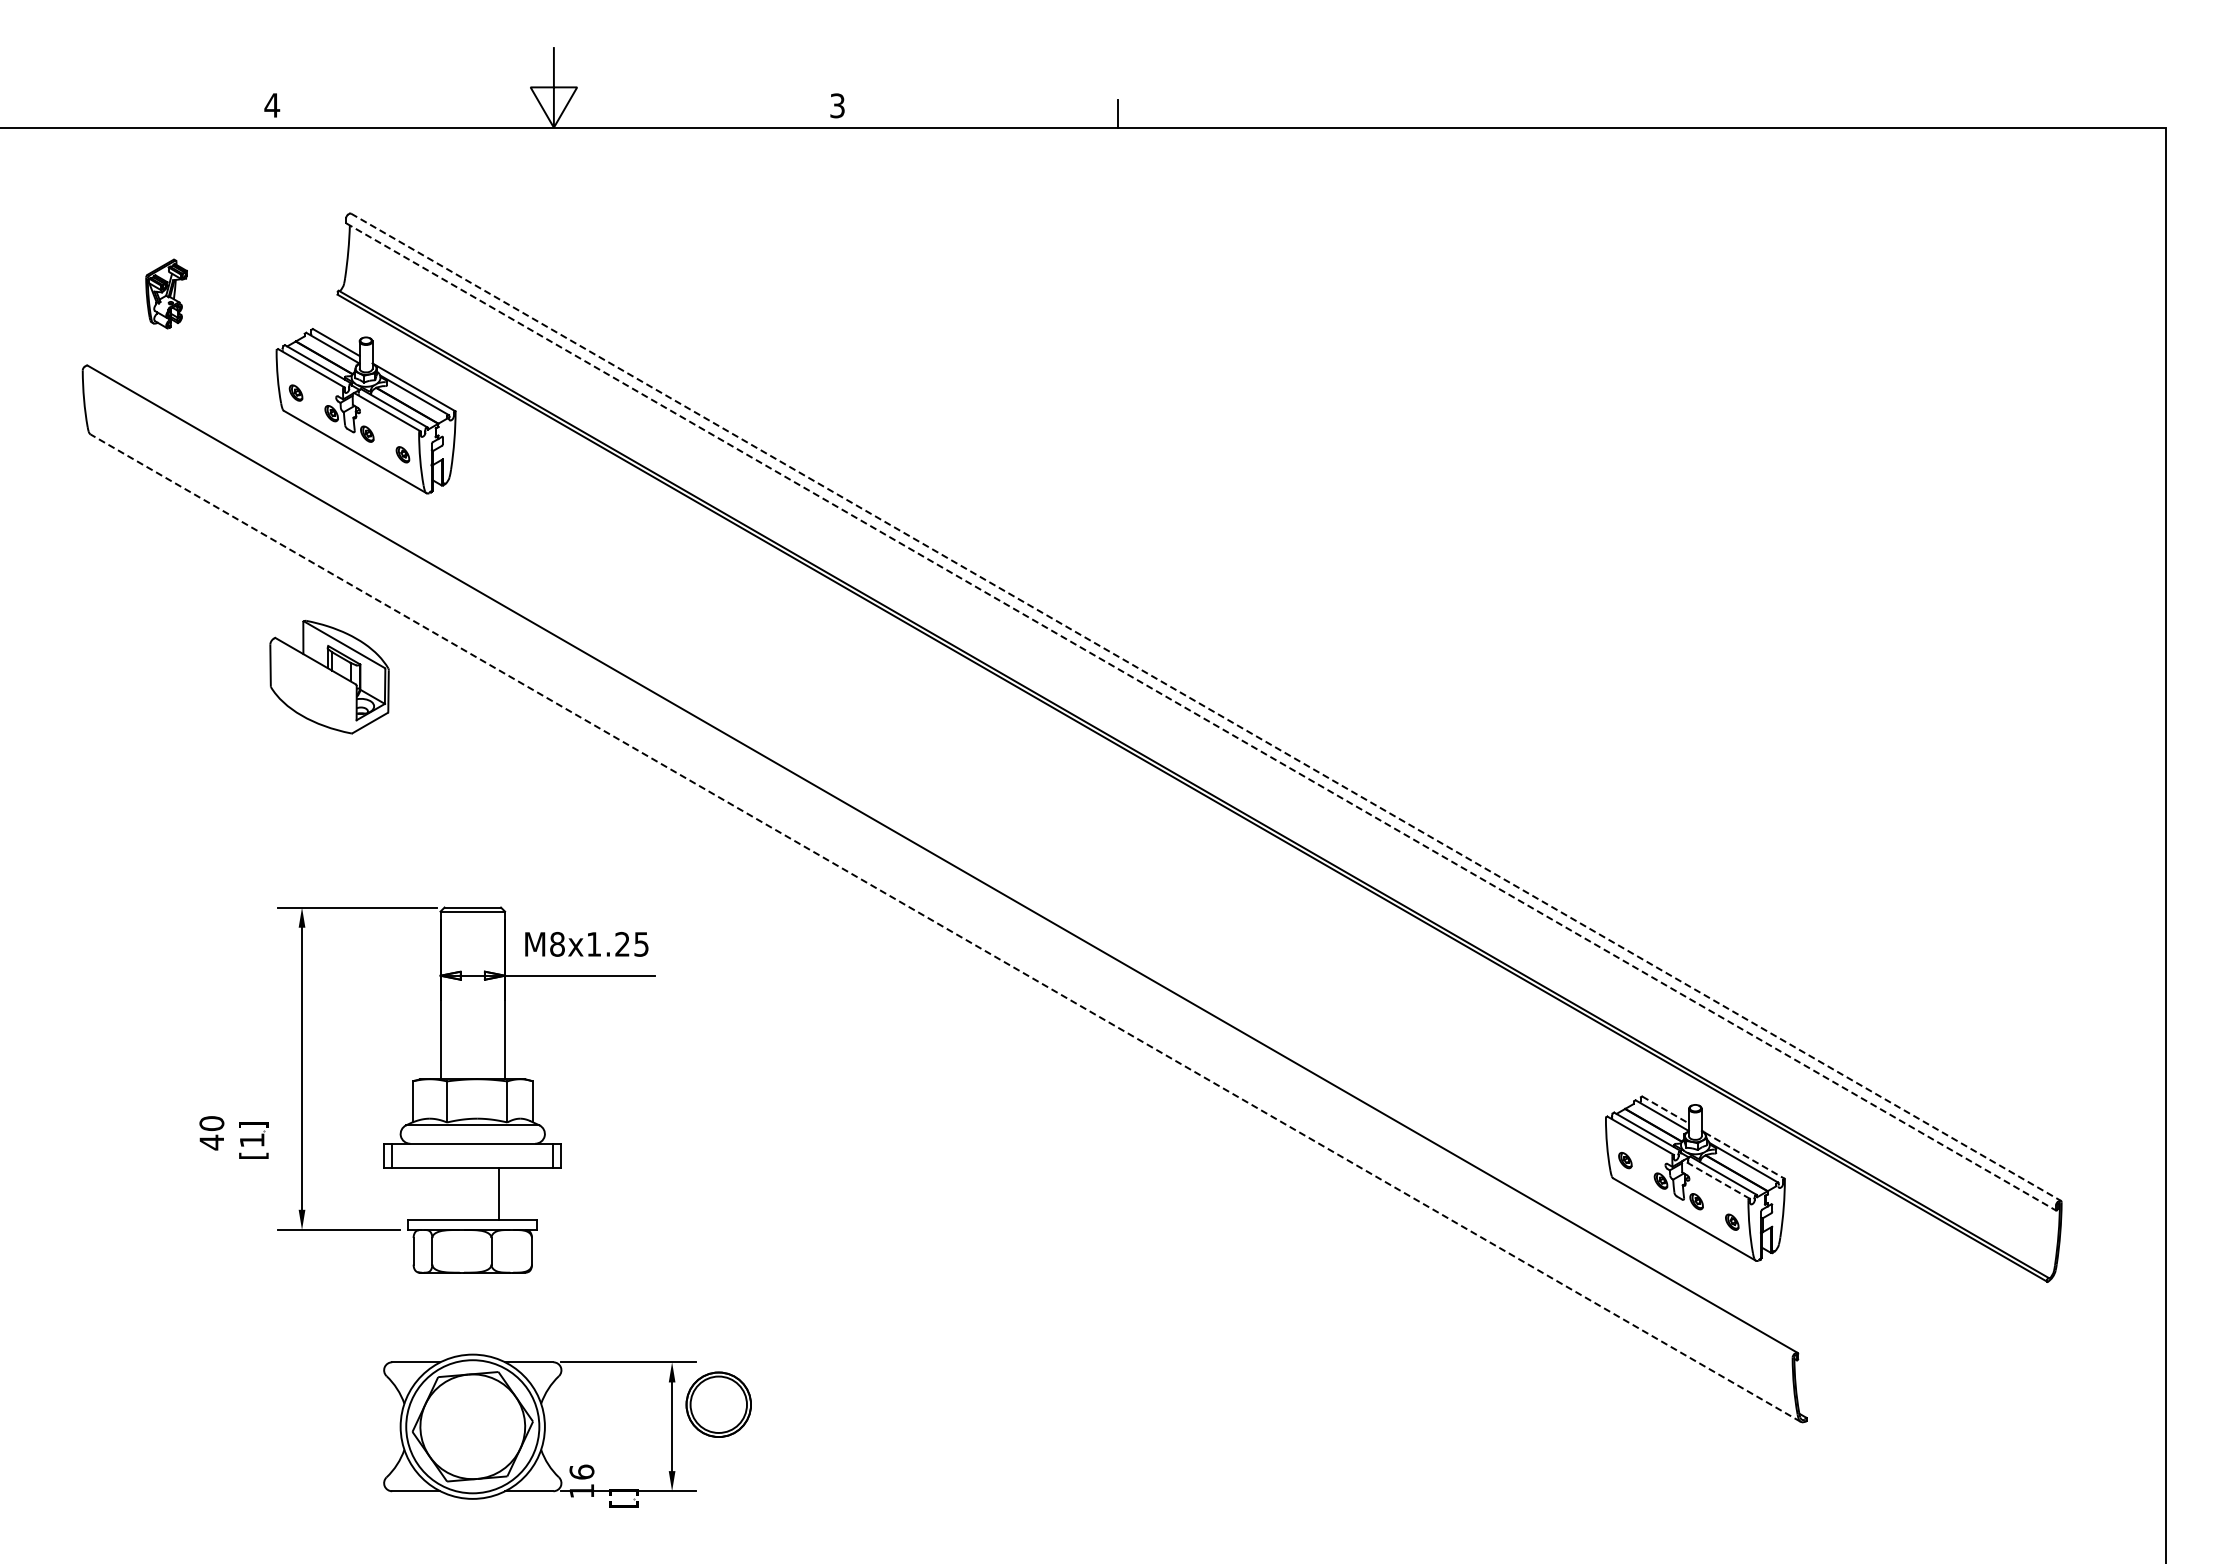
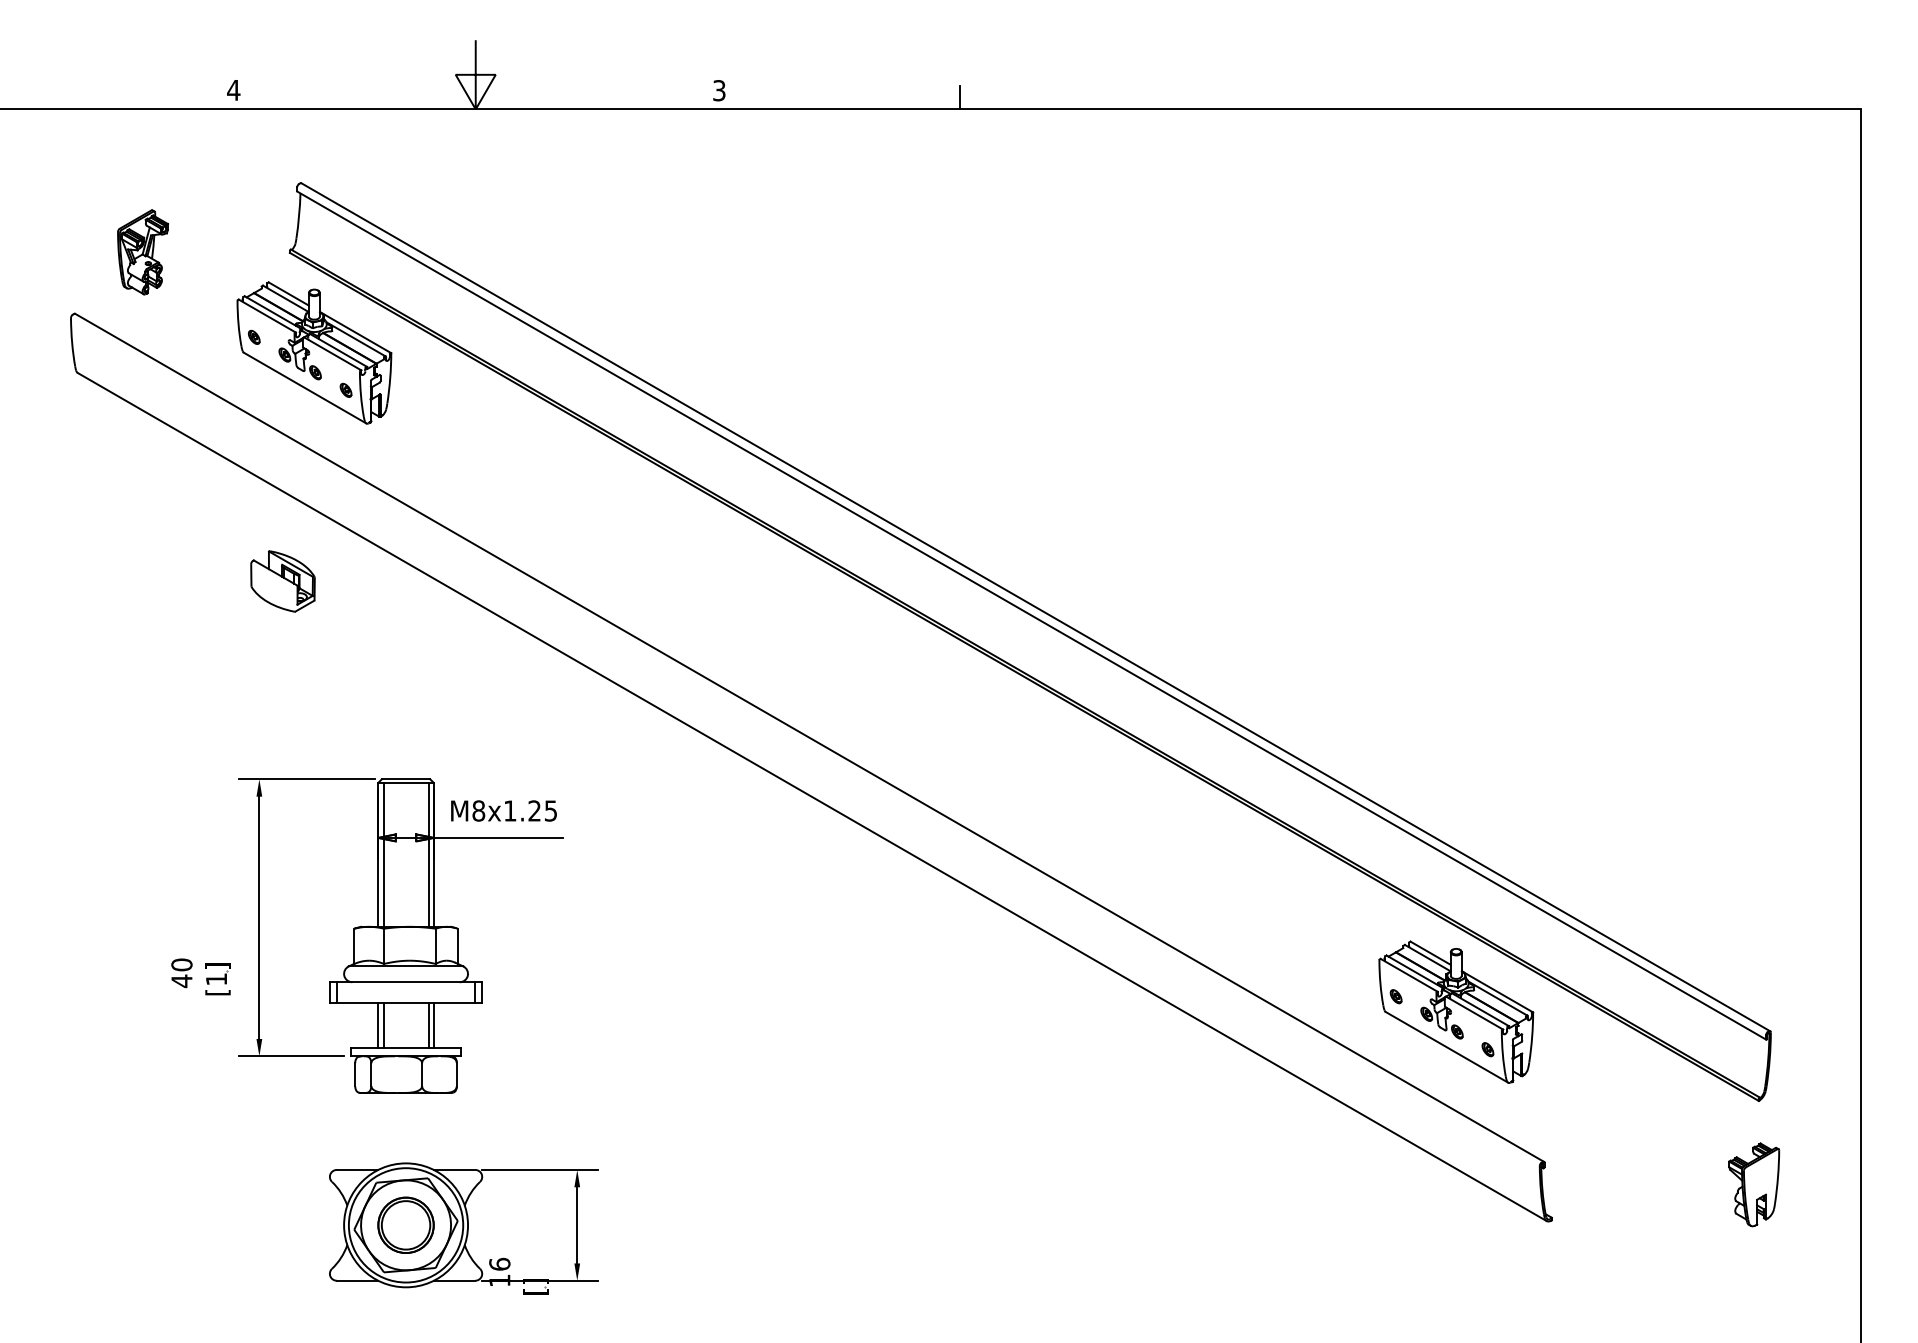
part: (166, 293) -> (142, 251), size x1.43
part: (329, 677) -> (282, 581), size x0.62
line: (1206, 707) -> (1036, 607), dashed -> solid
line: (1201, 717) -> (1032, 616), dashed -> solid
line: (945, 927) -> (812, 796), dashed -> solid
line: (446, 995) -> (383, 854), added
line: (499, 995) -> (428, 854), added
line: (1665, 1110) -> (1430, 953), dashed -> solid
line: (1745, 1155) -> (1499, 992), dashed -> solid
line: (1716, 1179) -> (1474, 1012), dashed -> solid
line: (440, 1193) -> (378, 1024), added
line: (446, 1193) -> (383, 1024), added
line: (505, 1193) -> (434, 1024), added
part: (2042, 1379) -> (1754, 1184), added
part: (718, 1404) -> (405, 1225), moved

